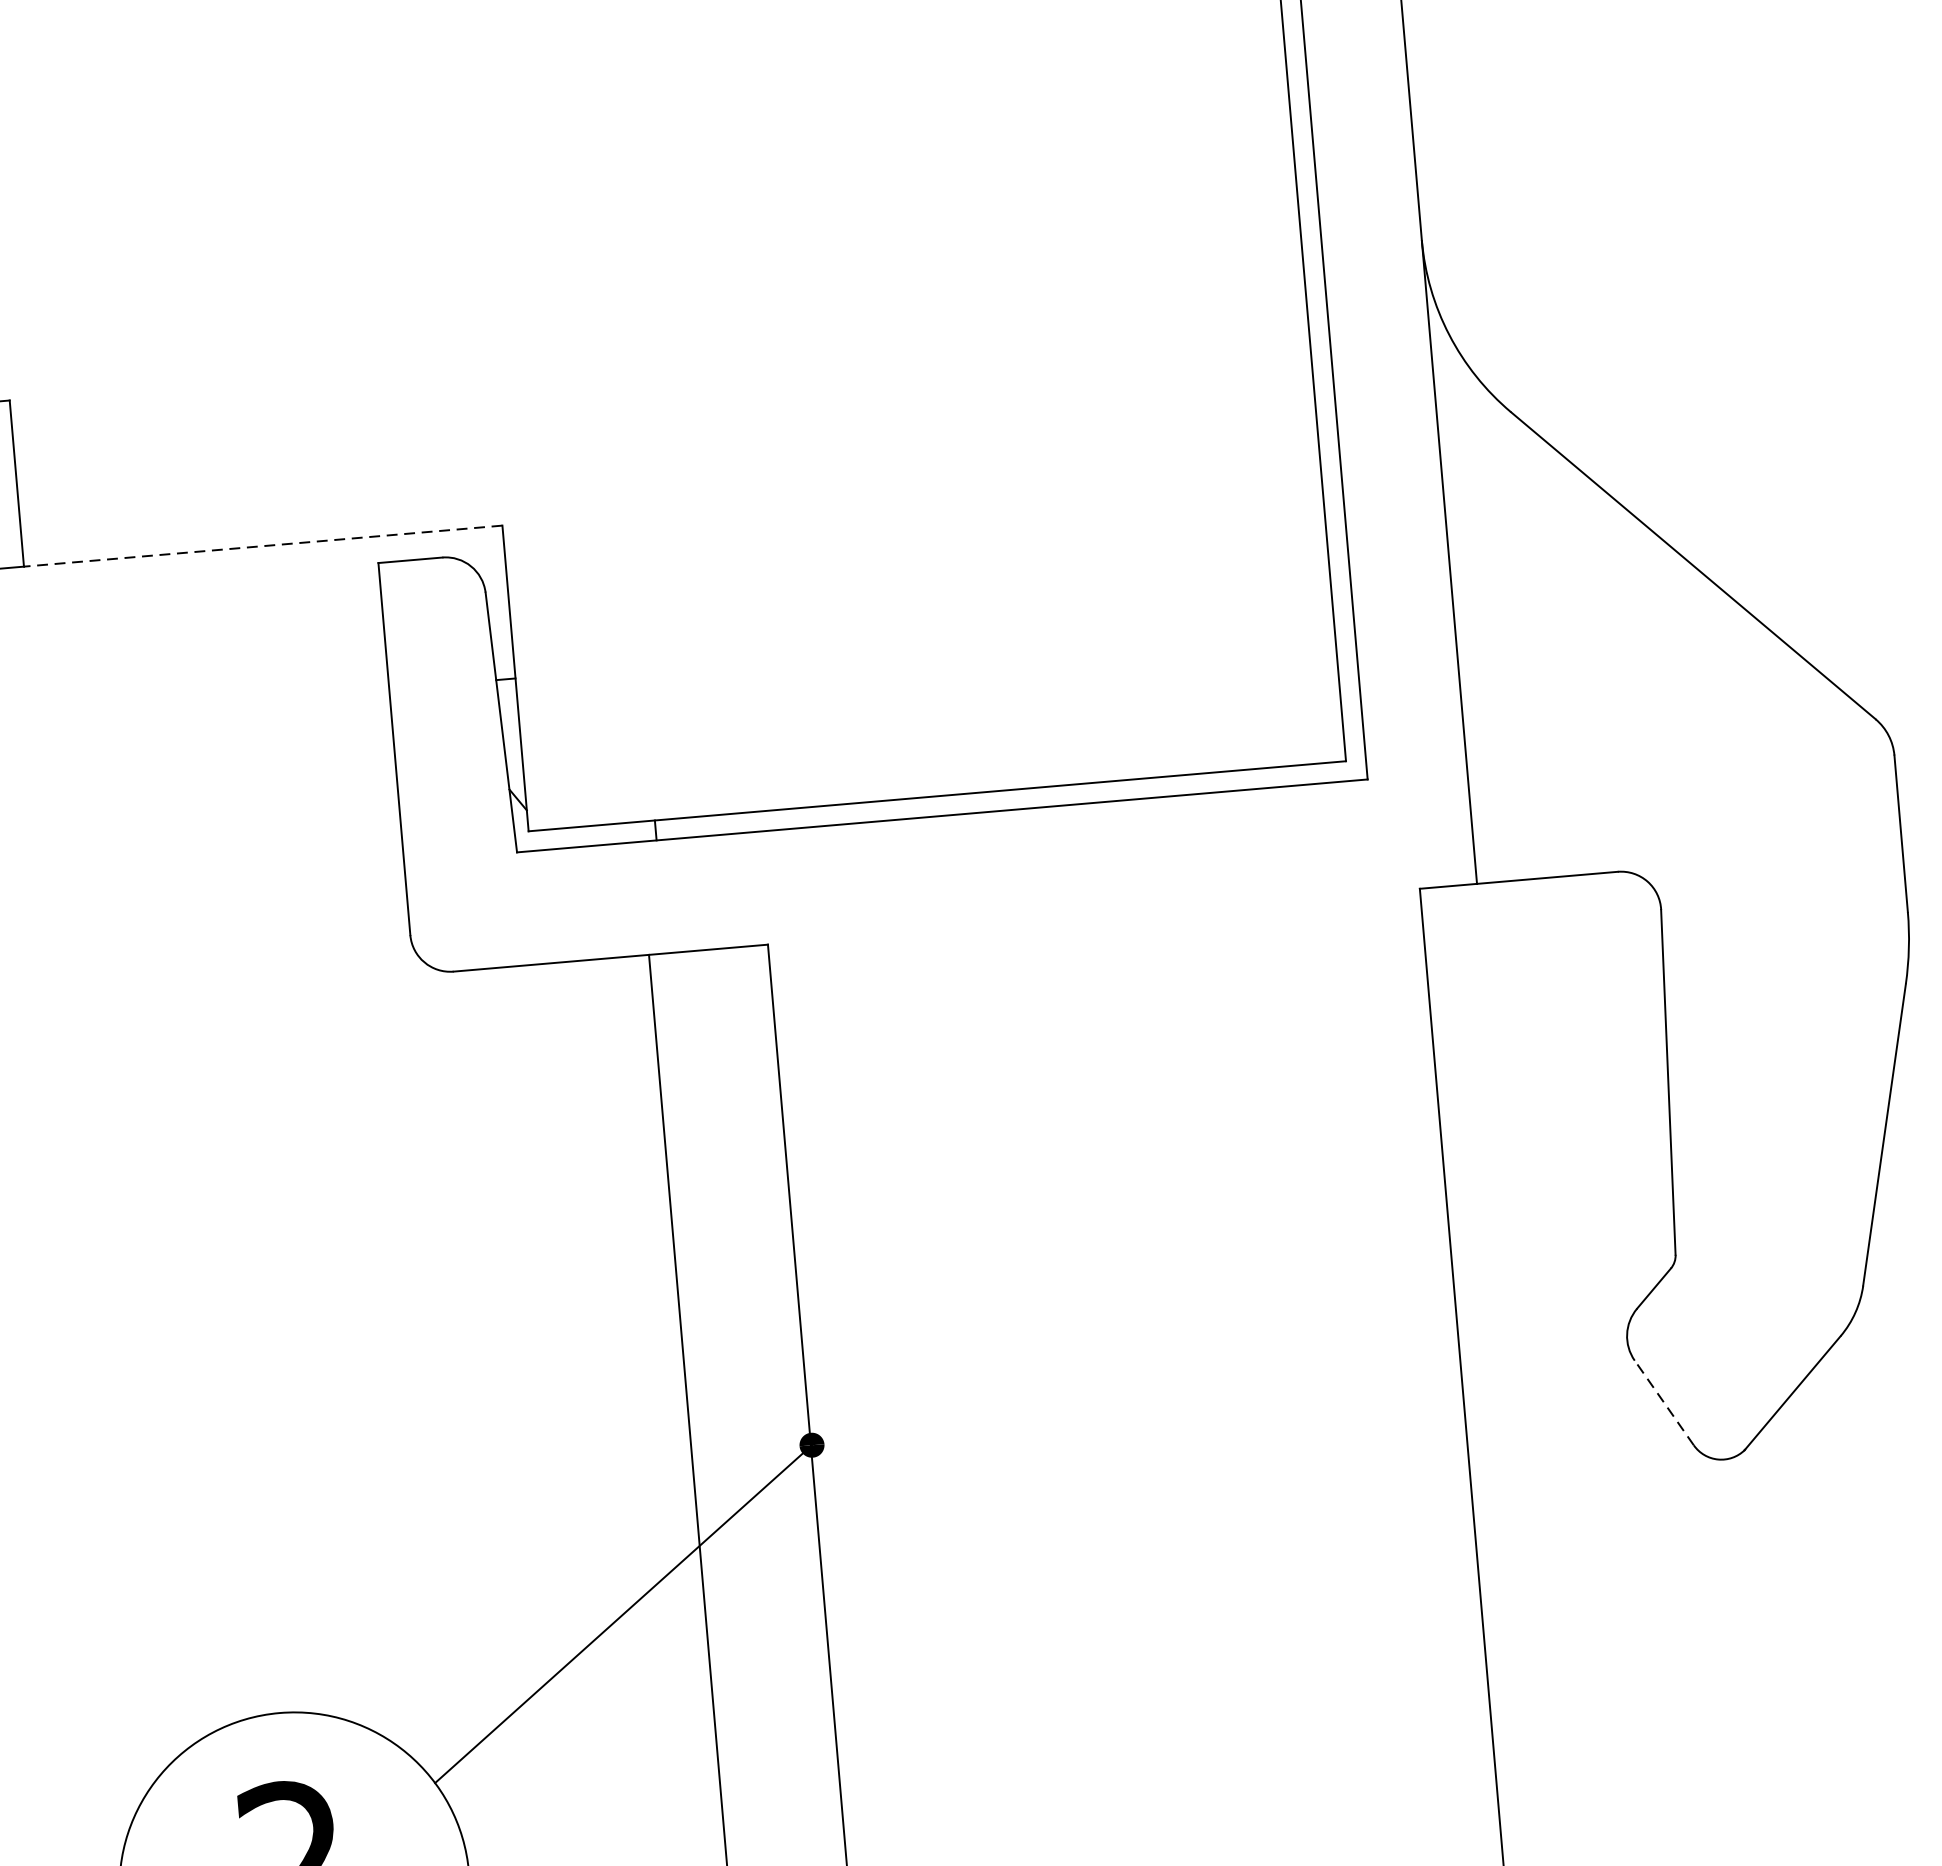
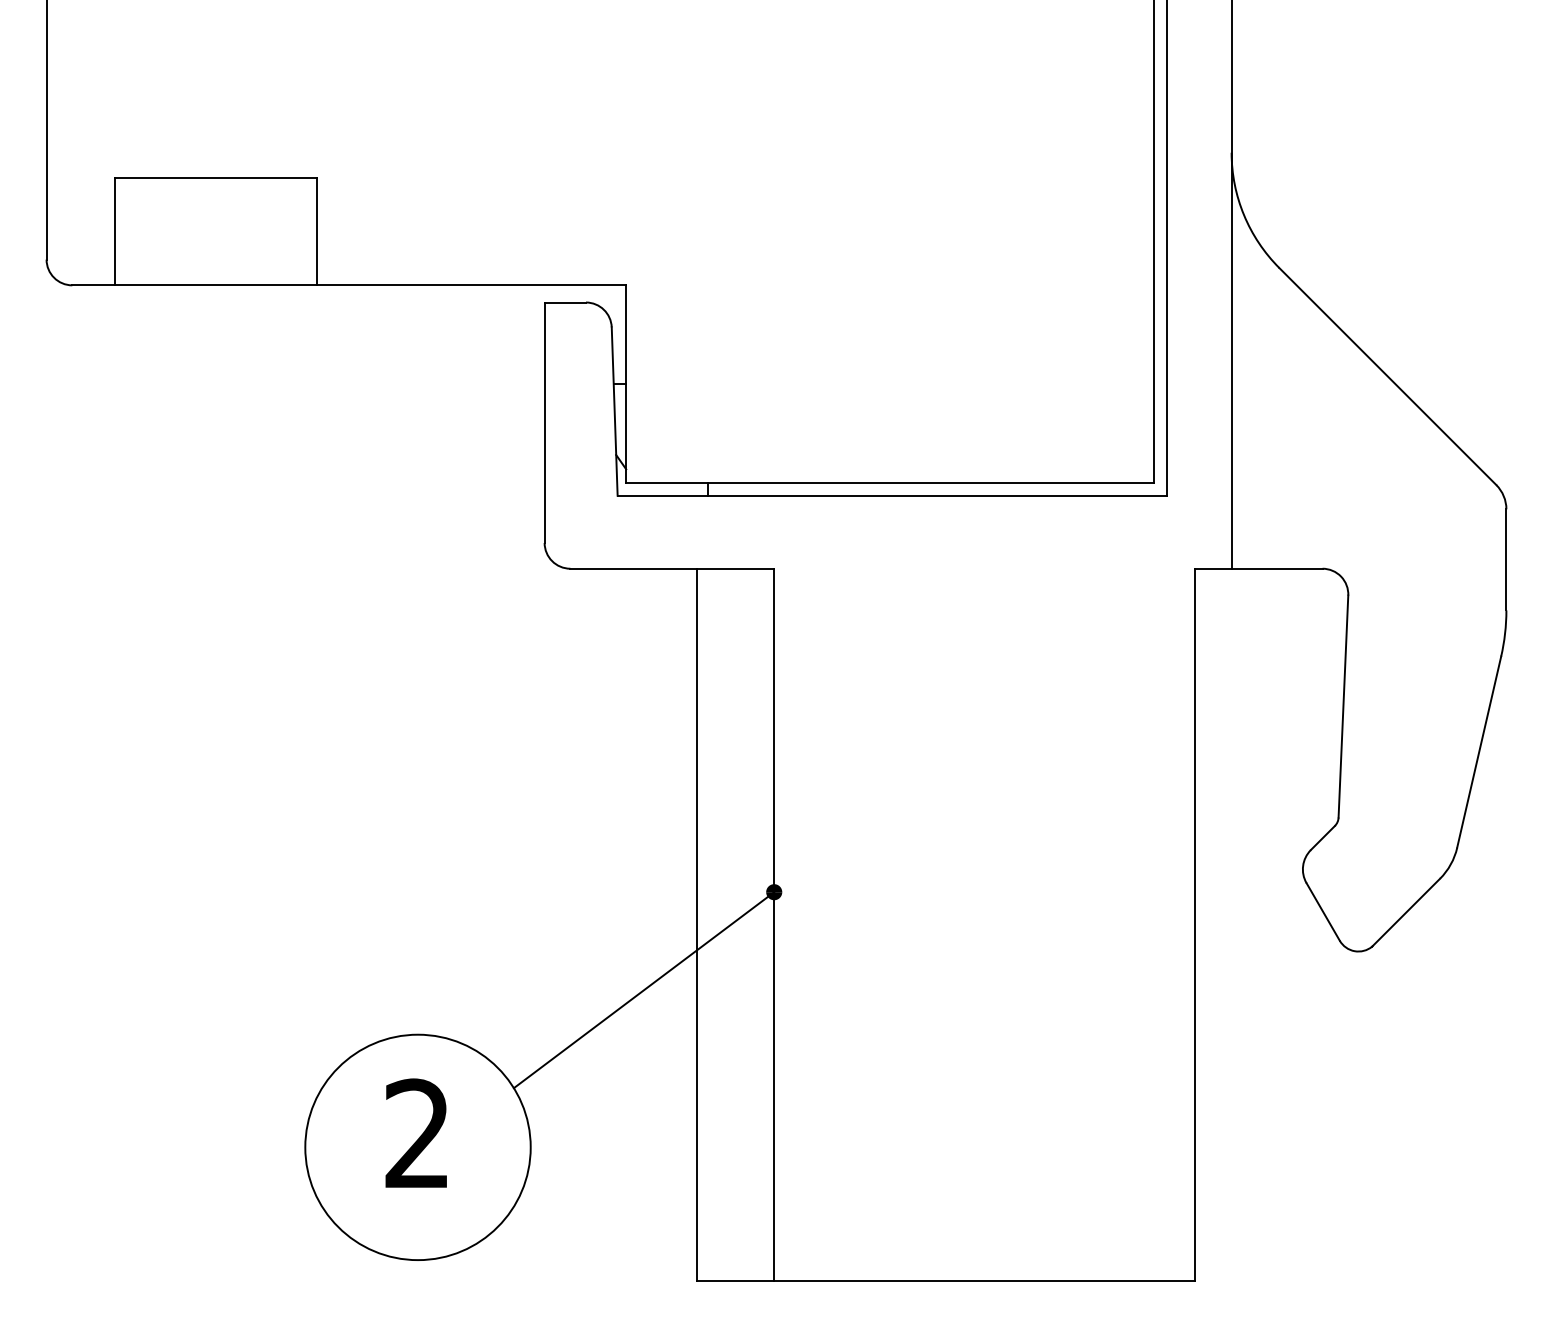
line: (262, 546) -> (471, 285), dashed -> solid
line: (1663, 1402) -> (1322, 911), dashed -> solid

